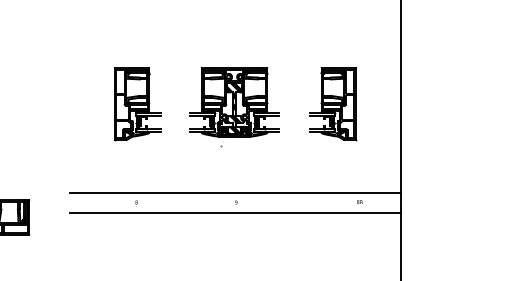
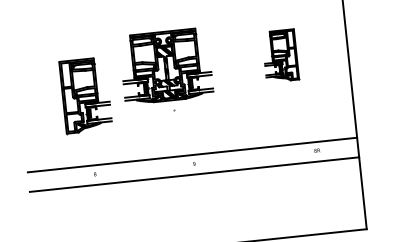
part: (234, 102) -> (166, 66), moved
part: (137, 104) -> (85, 95), moved
part: (333, 104) -> (280, 56), size x0.7

